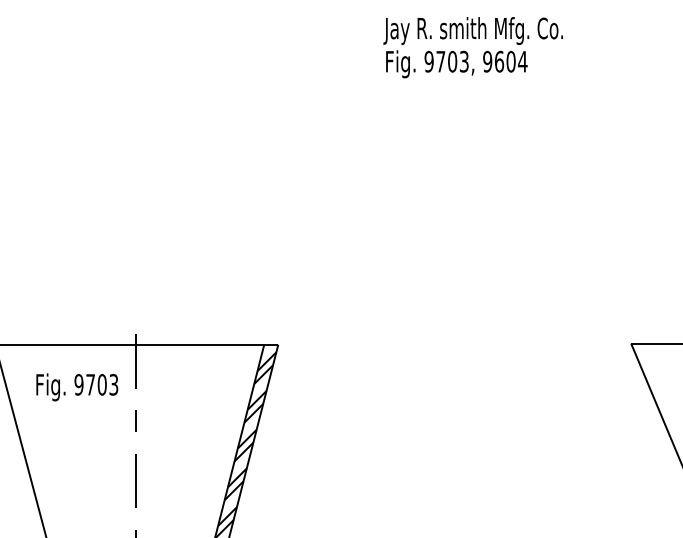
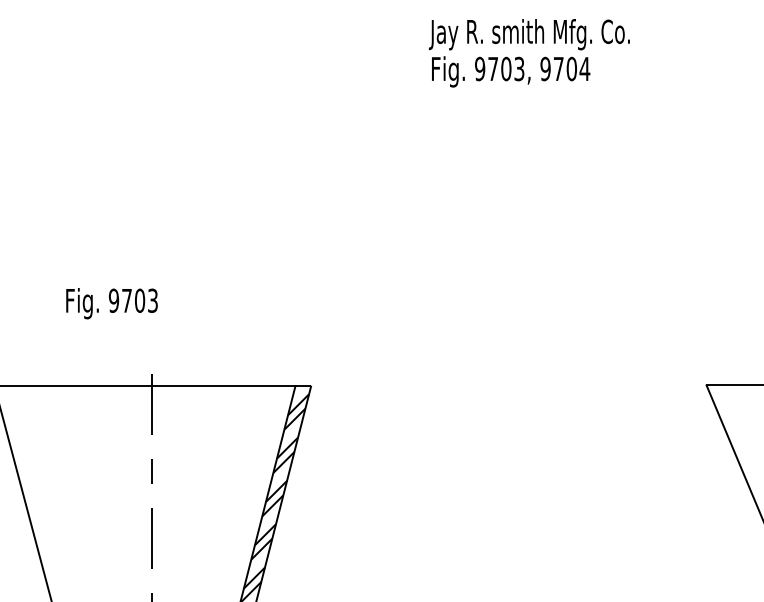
text: (499, 61) -> (558, 68), 9604 -> 9704
text: (77, 387) -> (112, 303), moved

